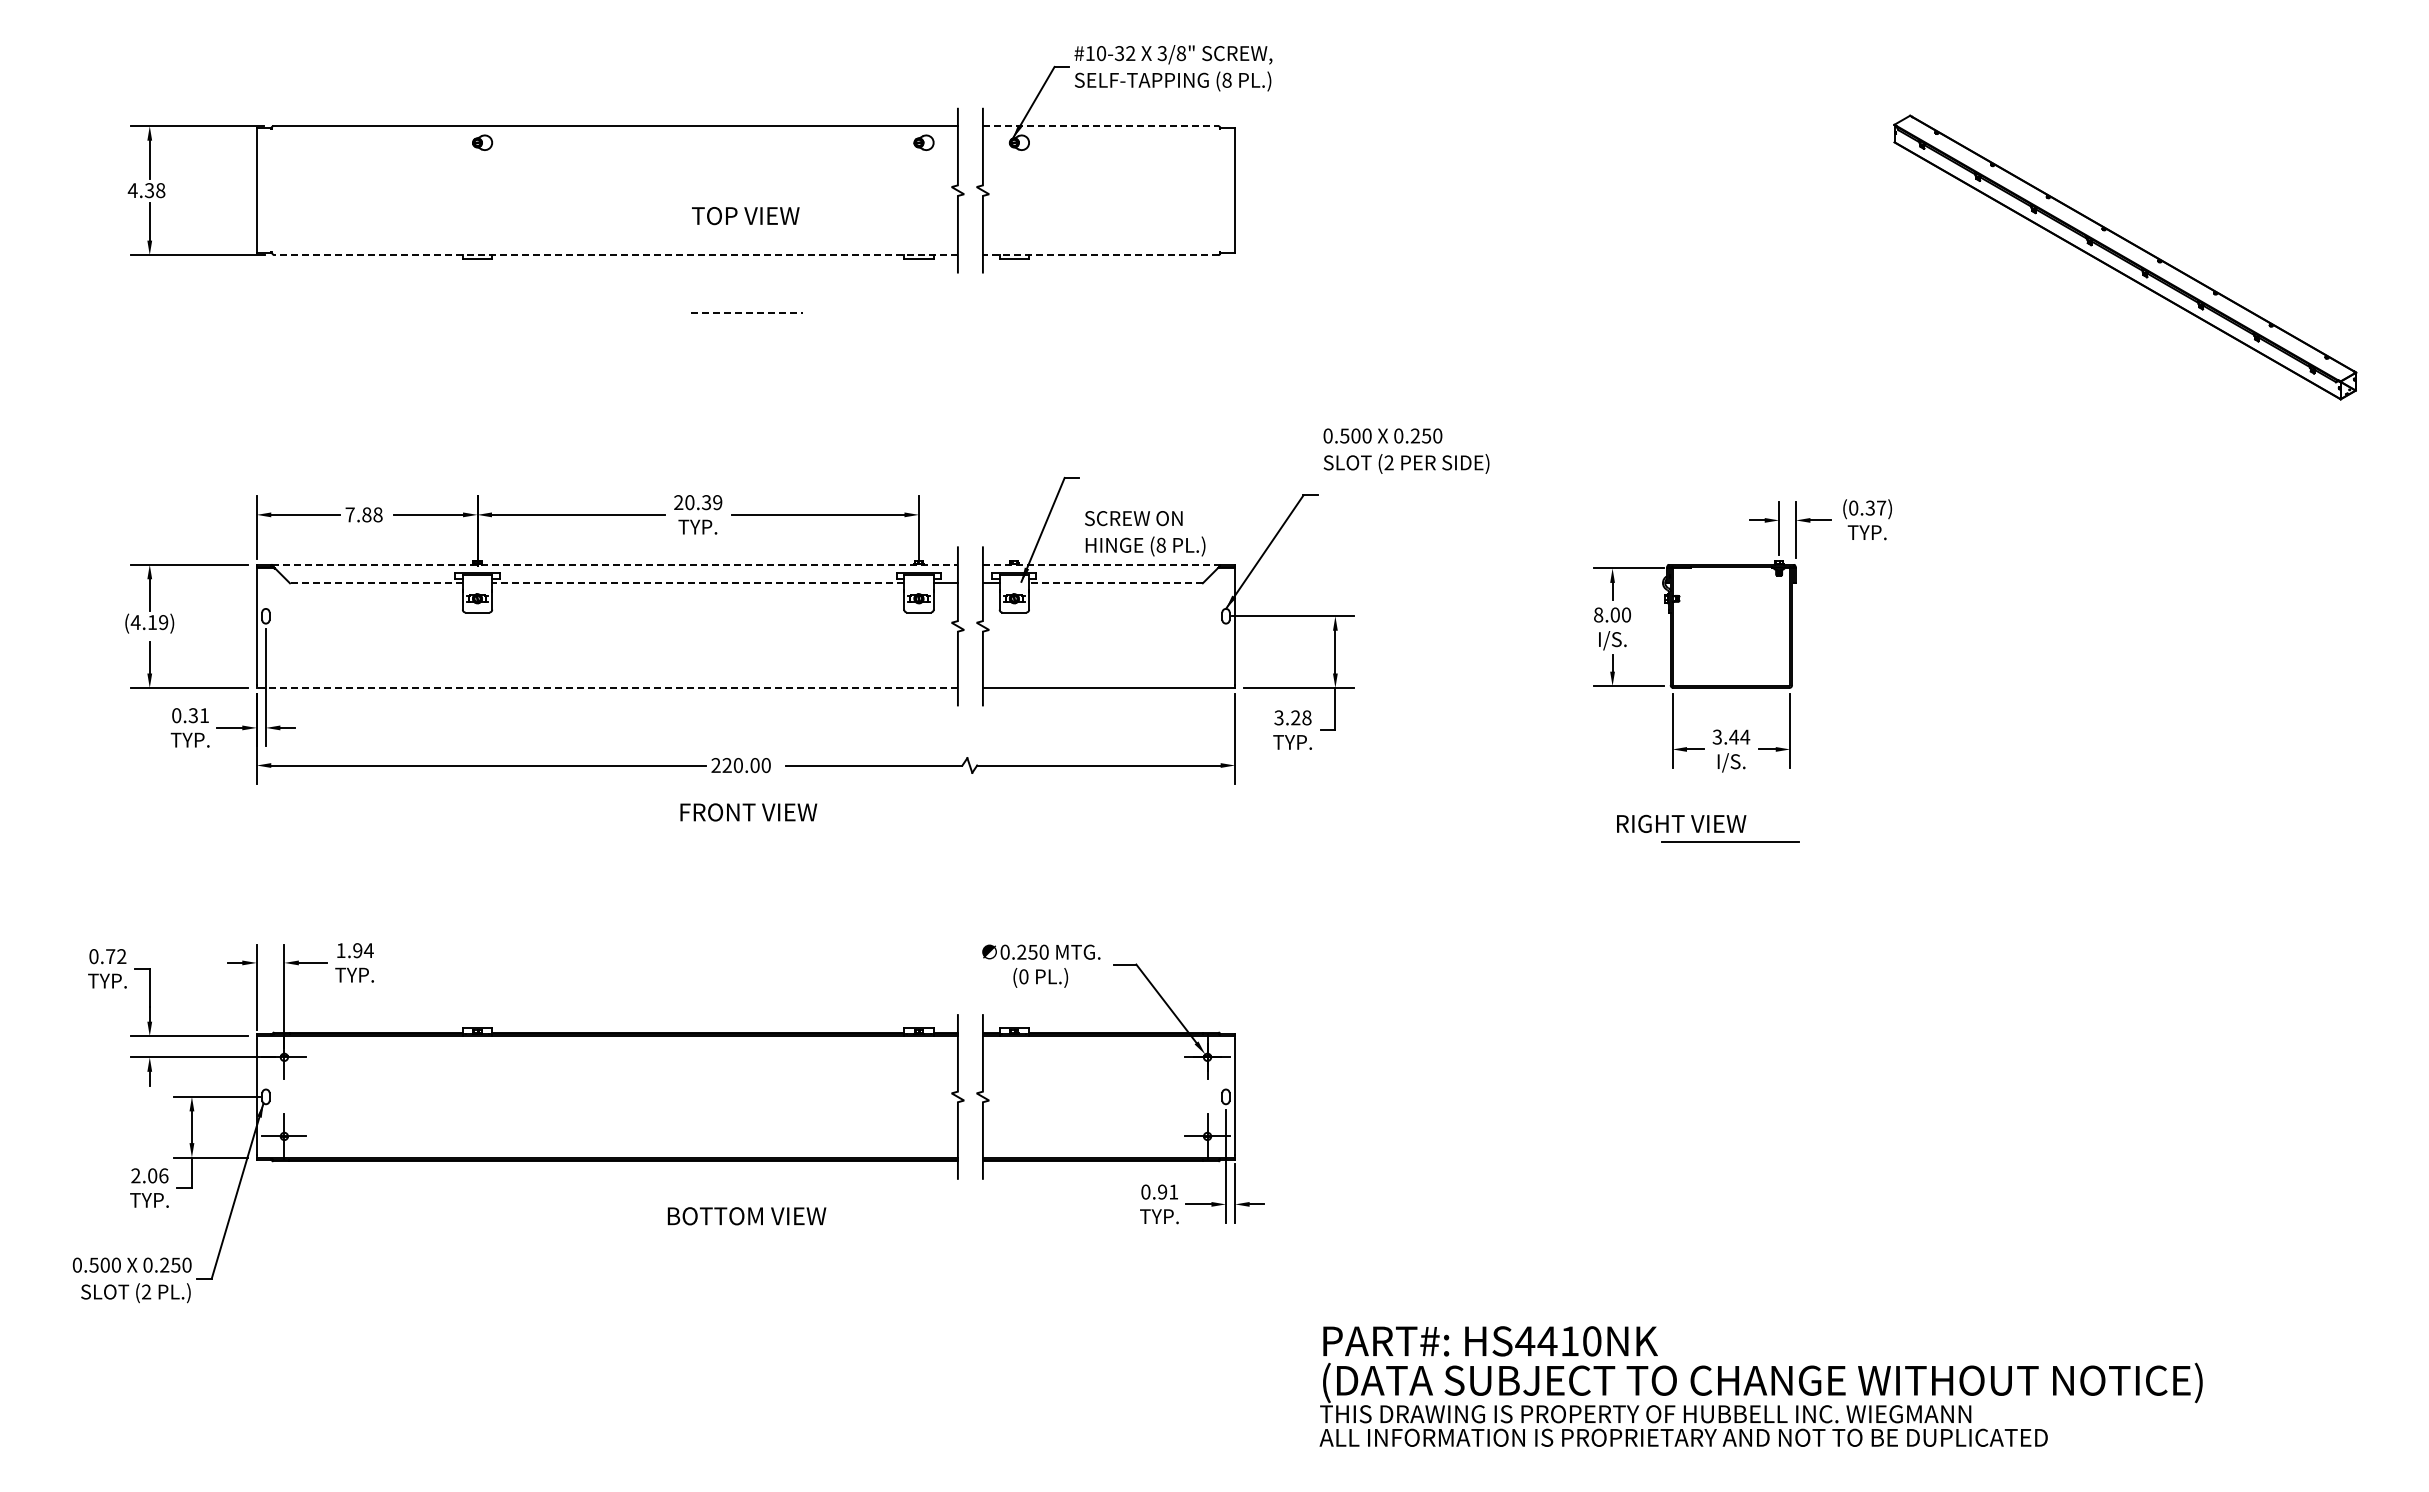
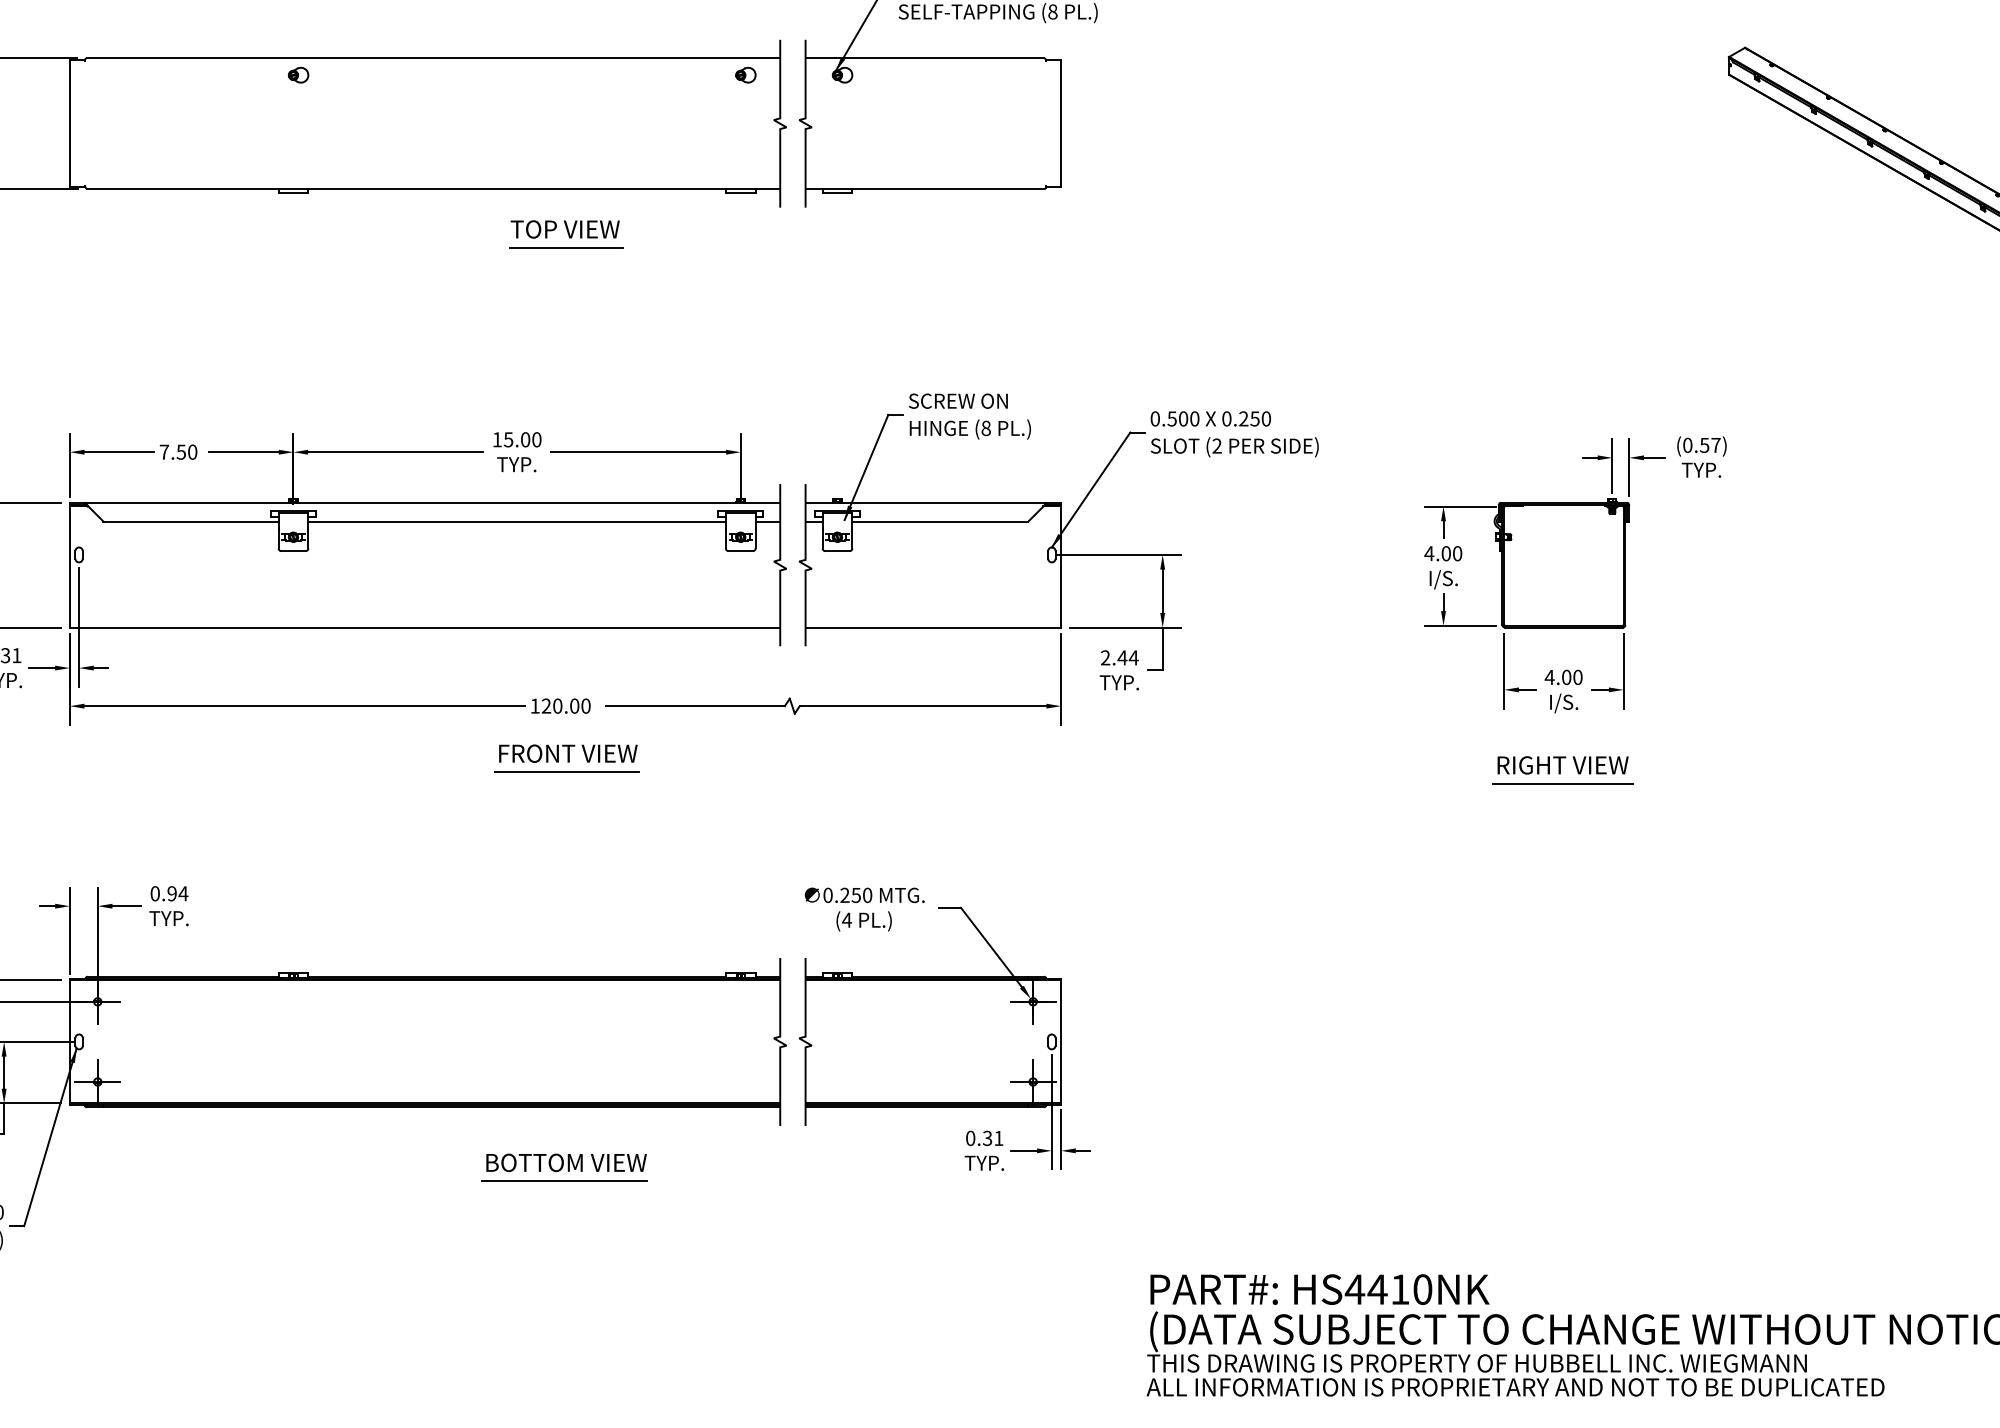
line: (1100, 126) -> (924, 58), dashed -> solid
text: (745, 216) -> (565, 229), moved
line: (616, 255) -> (434, 189), dashed -> solid
line: (1100, 255) -> (924, 189), dashed -> solid
line: (746, 313) -> (566, 248), dashed -> solid
text: (1406, 450) -> (1234, 433), moved
text: (698, 502) -> (517, 439), 20.39 -> 15.00
text: (1870, 507) -> (1704, 444), (0.37) -> (0.57)
text: (372, 514) -> (187, 451), 7.88 -> 7.50
text: (1145, 533) -> (970, 416), moved
line: (615, 564) -> (433, 502), dashed -> solid
line: (1101, 564) -> (925, 502), dashed -> solid
line: (375, 583) -> (190, 521), dashed -> solid
line: (697, 583) -> (516, 521), dashed -> solid
line: (1115, 583) -> (939, 521), dashed -> solid
text: (1598, 614) -> (1429, 553), 8.00 -> 4.00
line: (607, 688) -> (425, 628), dashed -> solid
text: (1292, 717) -> (1119, 657), 3.28 -> 2.44
text: (1731, 736) -> (1564, 676), 3.44 -> 4.00
text: (715, 765) -> (534, 706), 220.00 -> 120.00
text: (1681, 823) -> (1563, 764), moved
line: (747, 830) -> (567, 772), added
text: (340, 950) -> (154, 893), 1.94 -> 0.94
text: (1023, 976) -> (846, 919), (0 -> (4
text: (1162, 1192) -> (987, 1138), 0.91 -> 0.31
line: (744, 1234) -> (563, 1181), added

